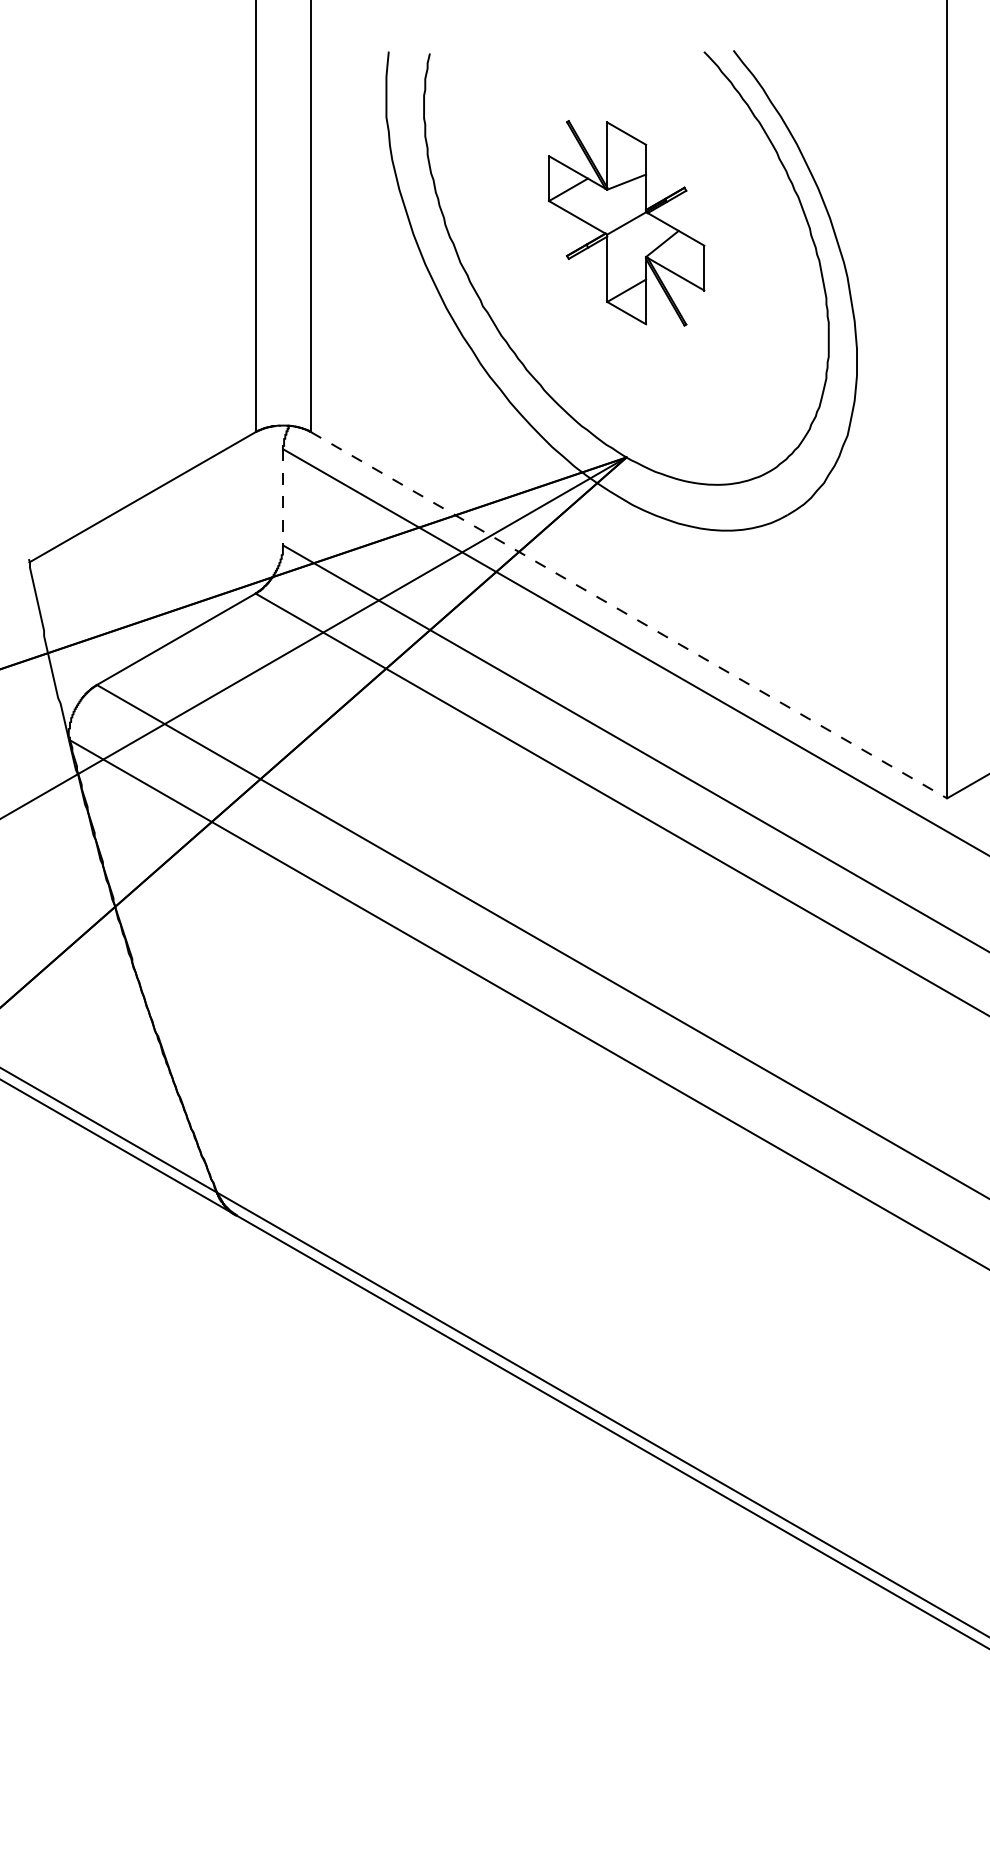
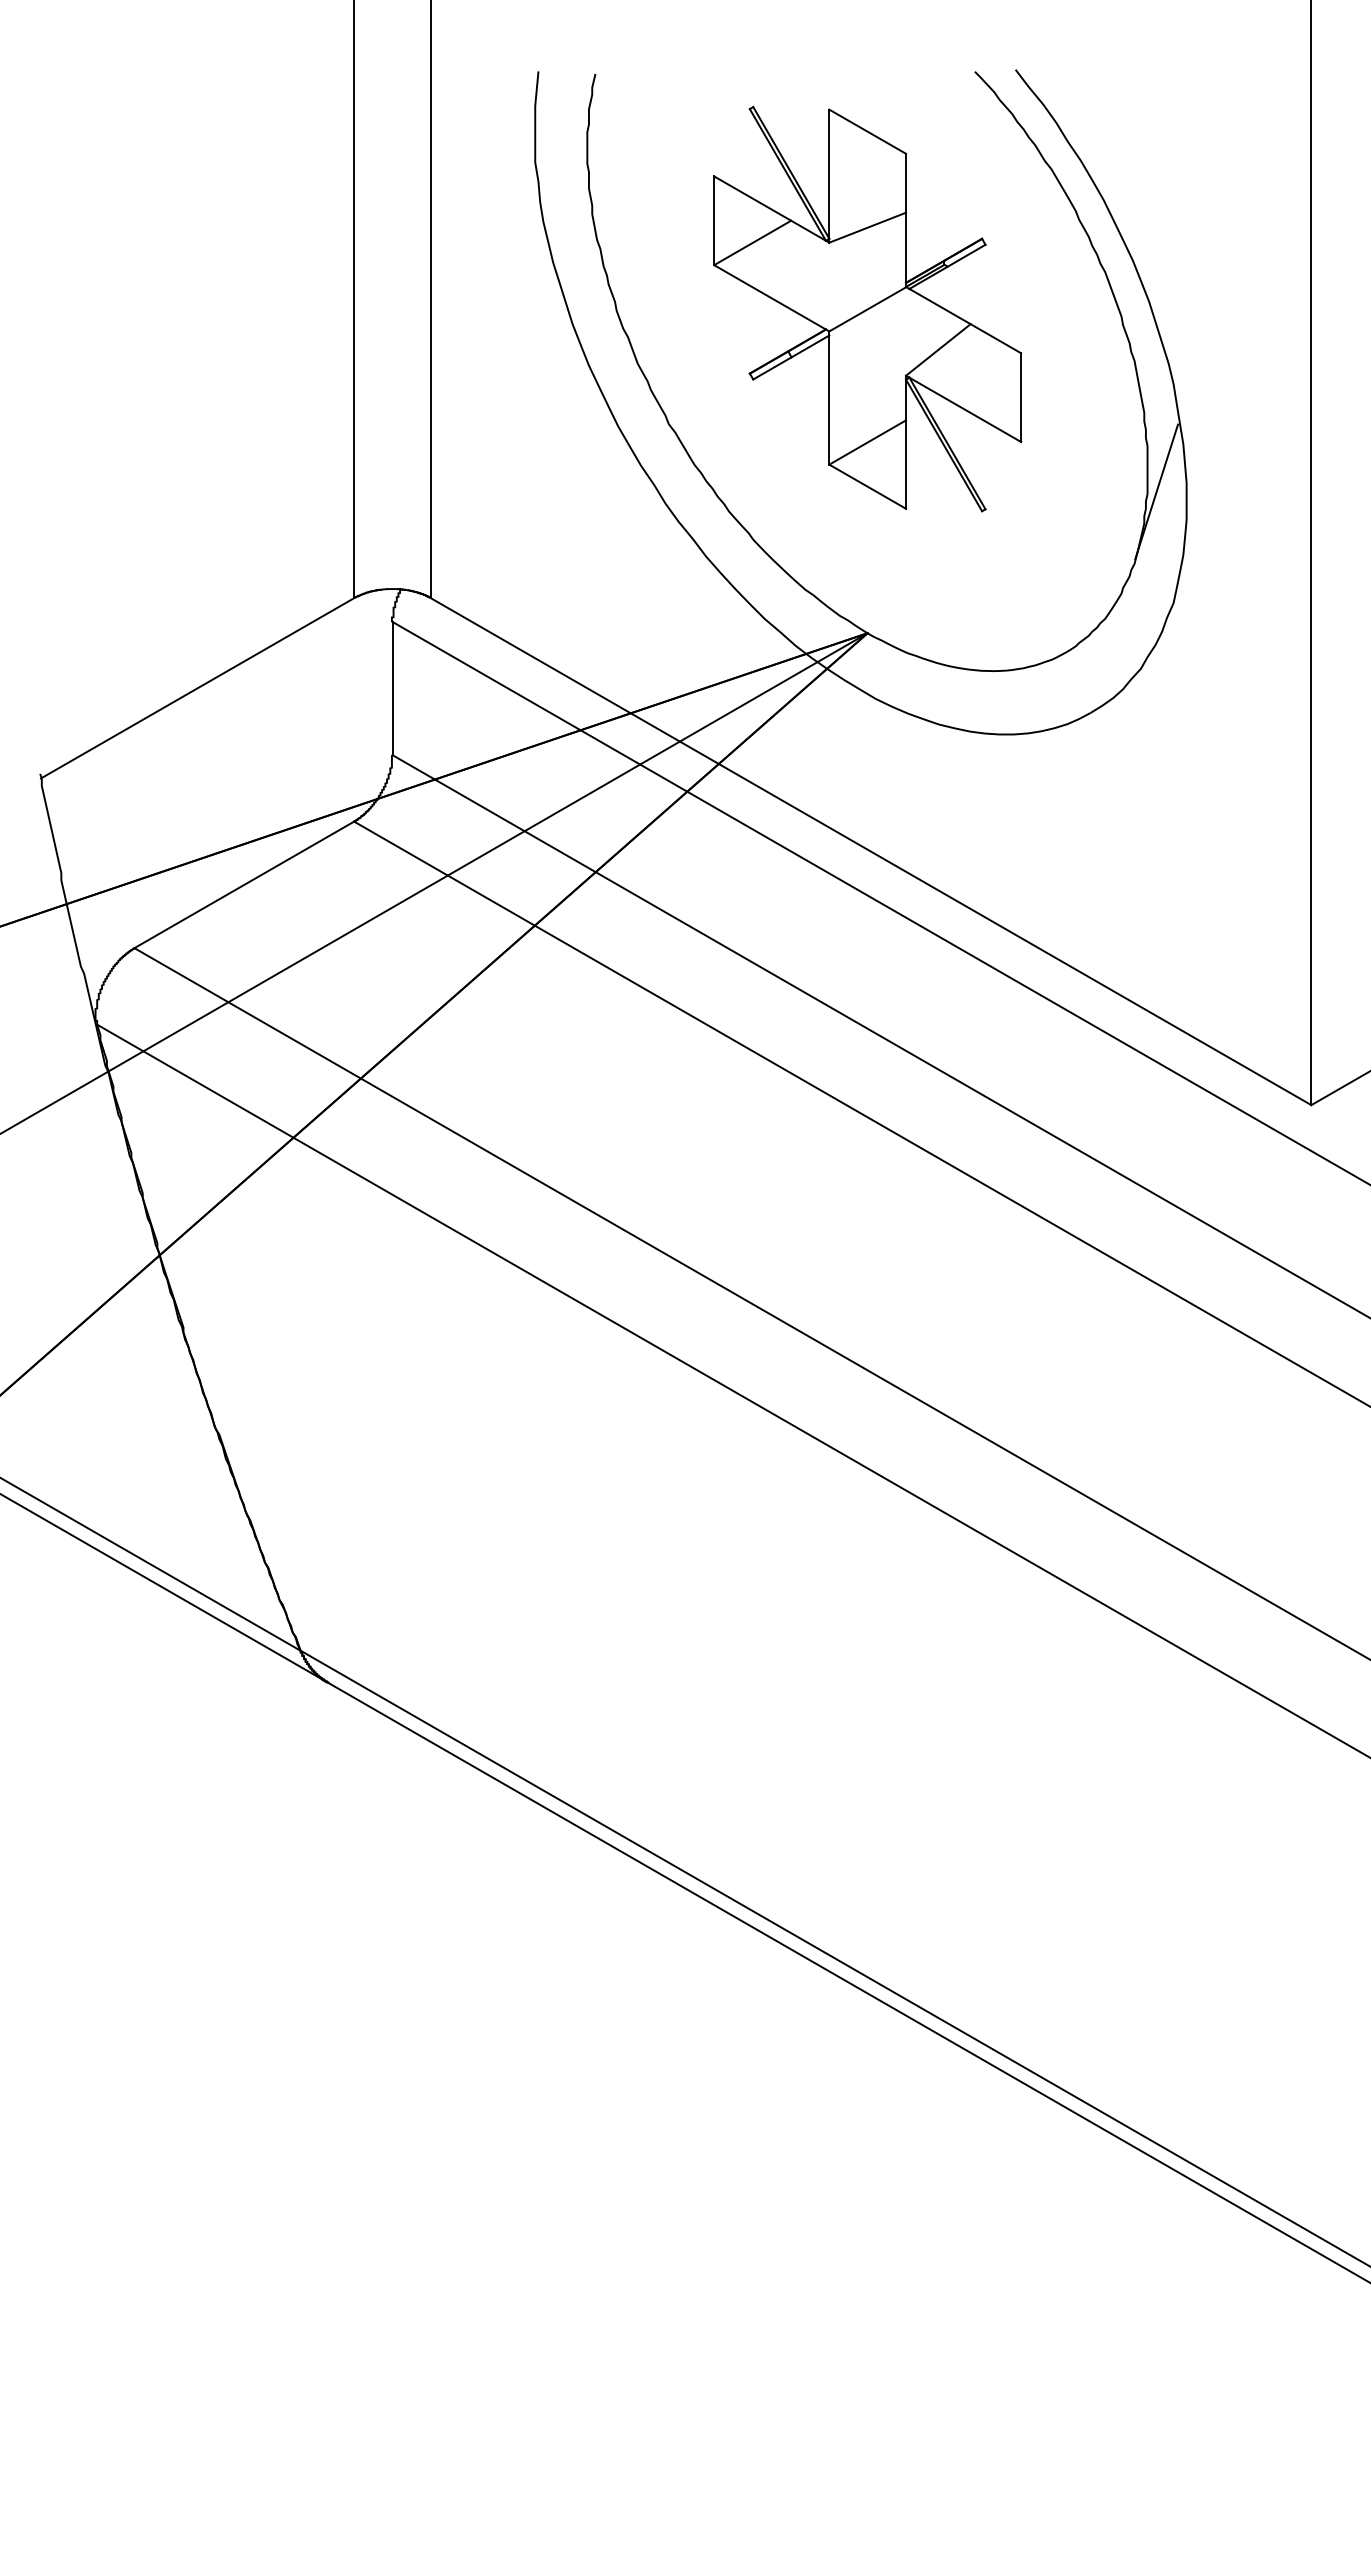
part: (626, 222) -> (867, 308), size x1.43
line: (835, 355) -> (1156, 491), added
line: (283, 497) -> (392, 688), dashed -> solid
line: (629, 615) -> (871, 851), dashed -> solid

